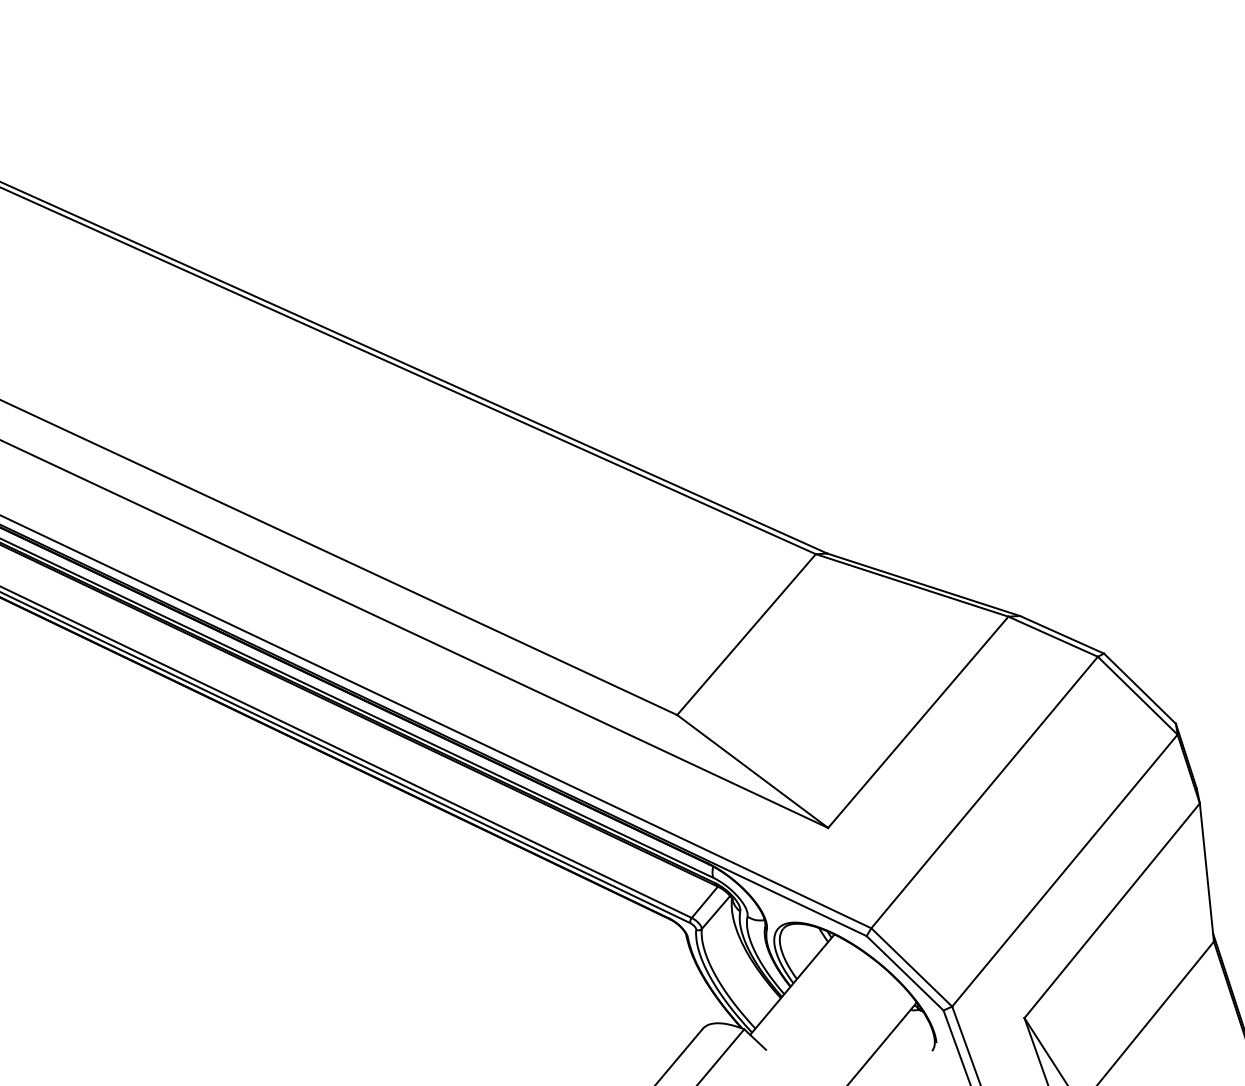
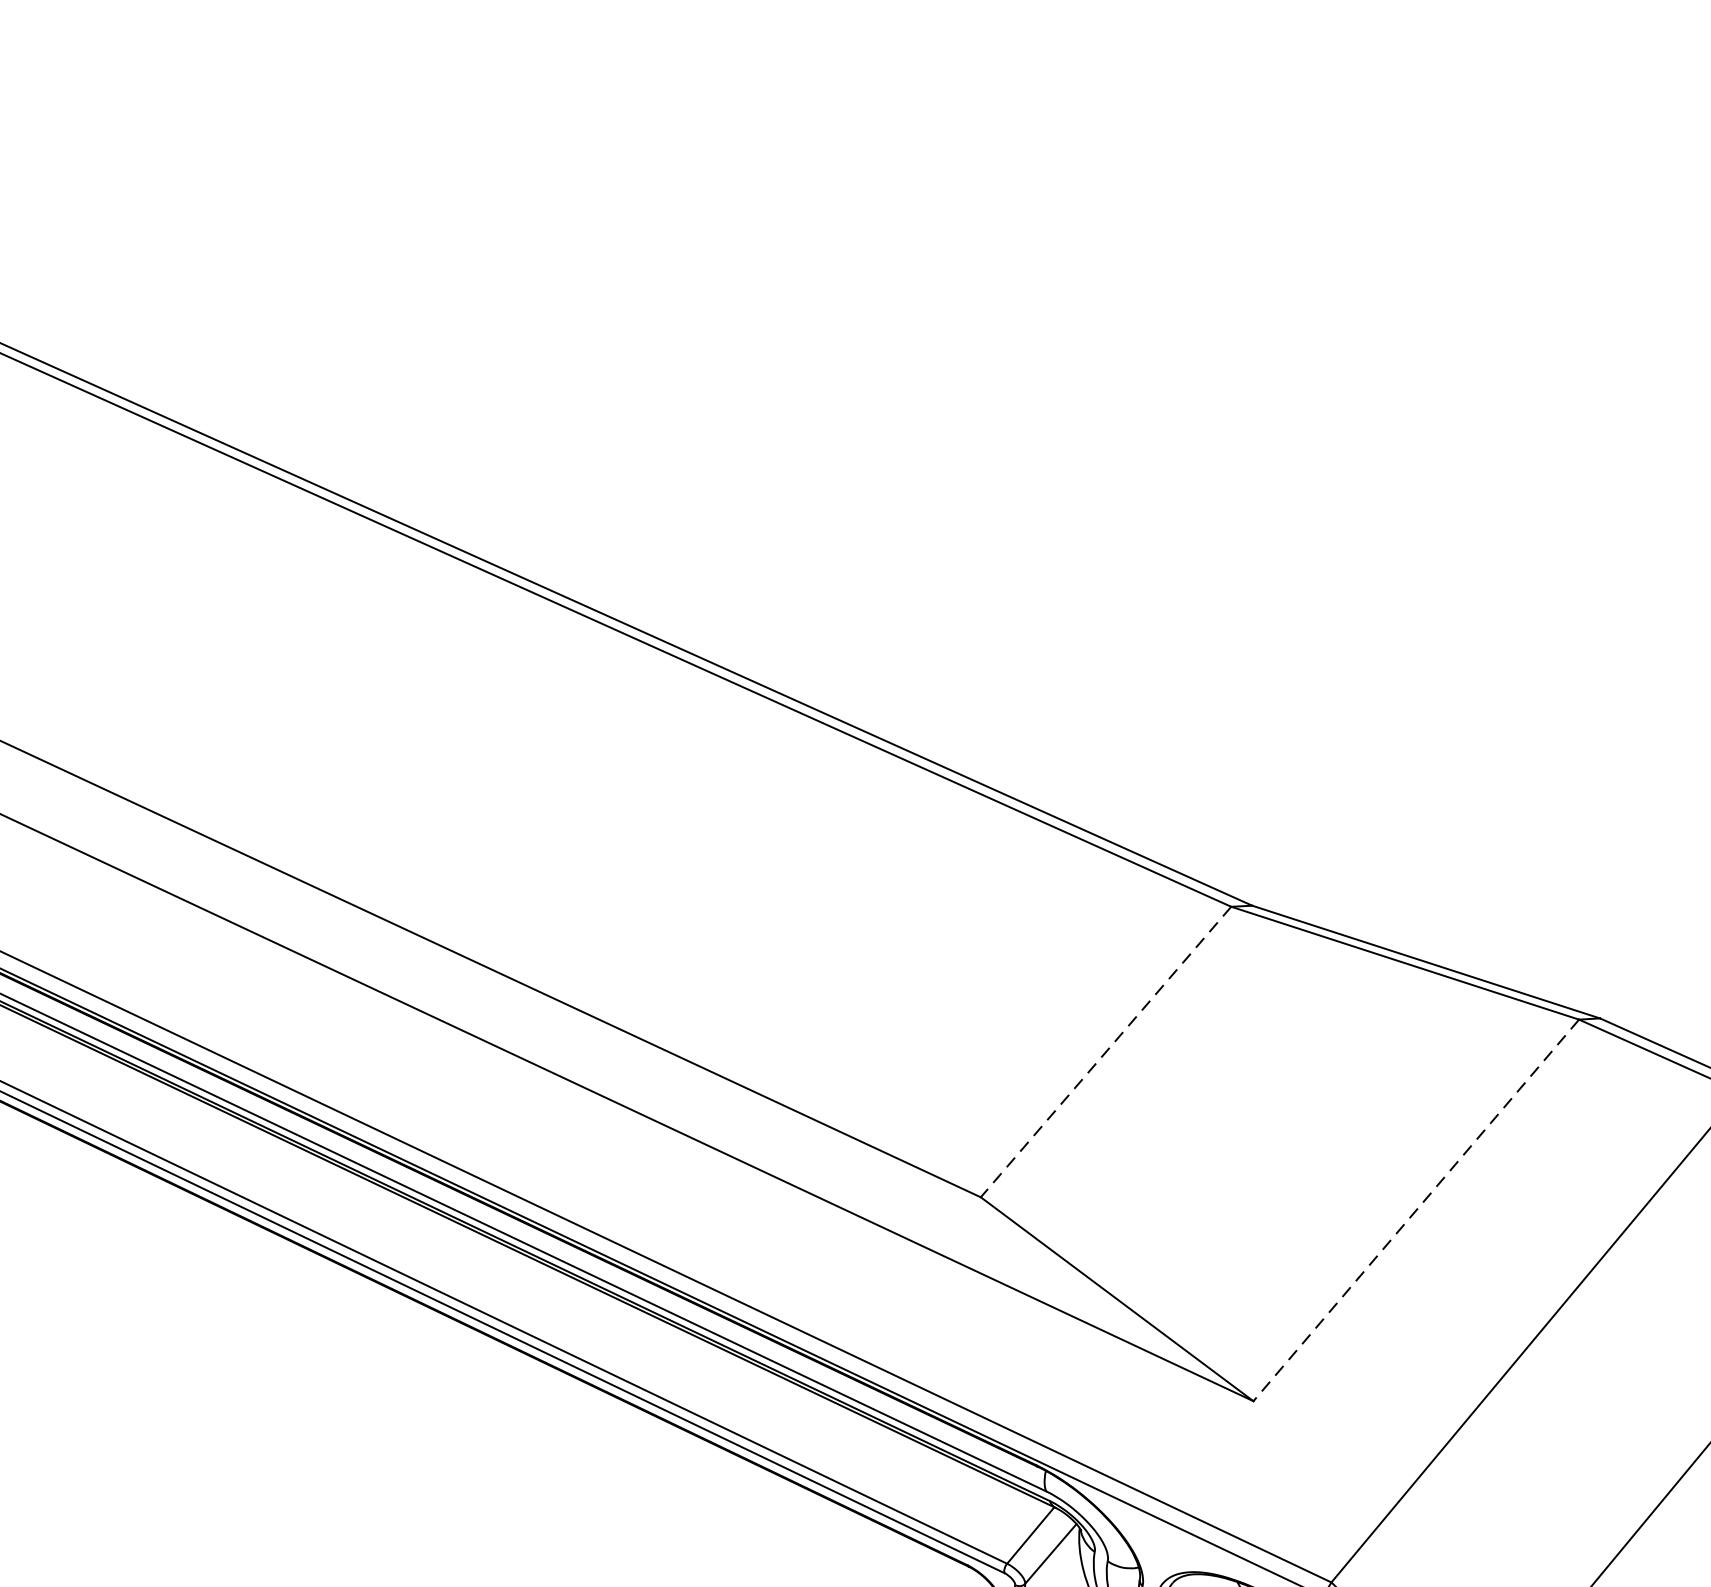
line: (746, 635) -> (1105, 1053), solid -> dashed
line: (918, 722) -> (1416, 1210), solid -> dashed

